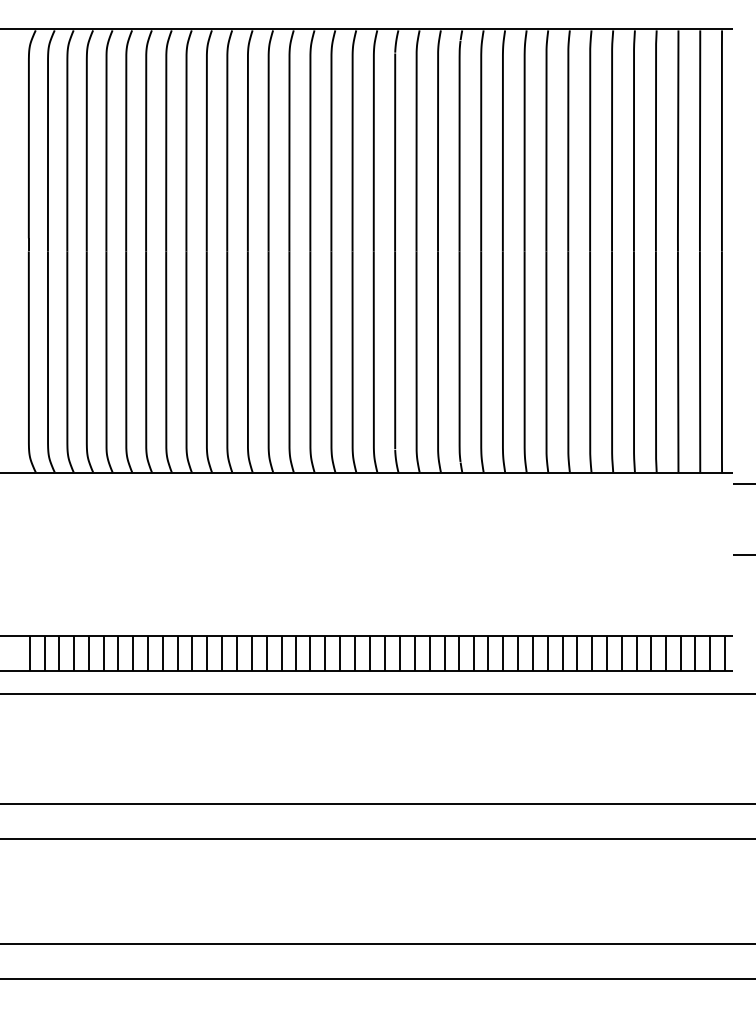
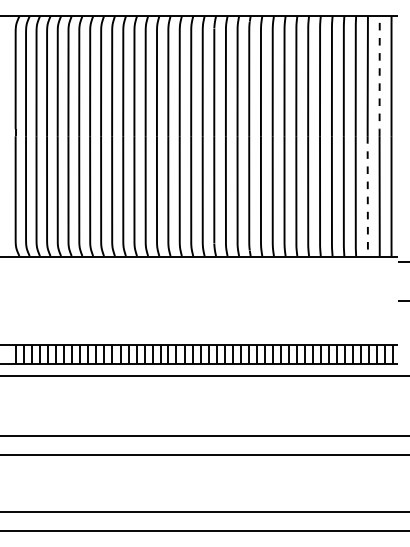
line: (699, 143) -> (379, 77), solid -> dashed
line: (677, 360) -> (367, 195), solid -> dashed

